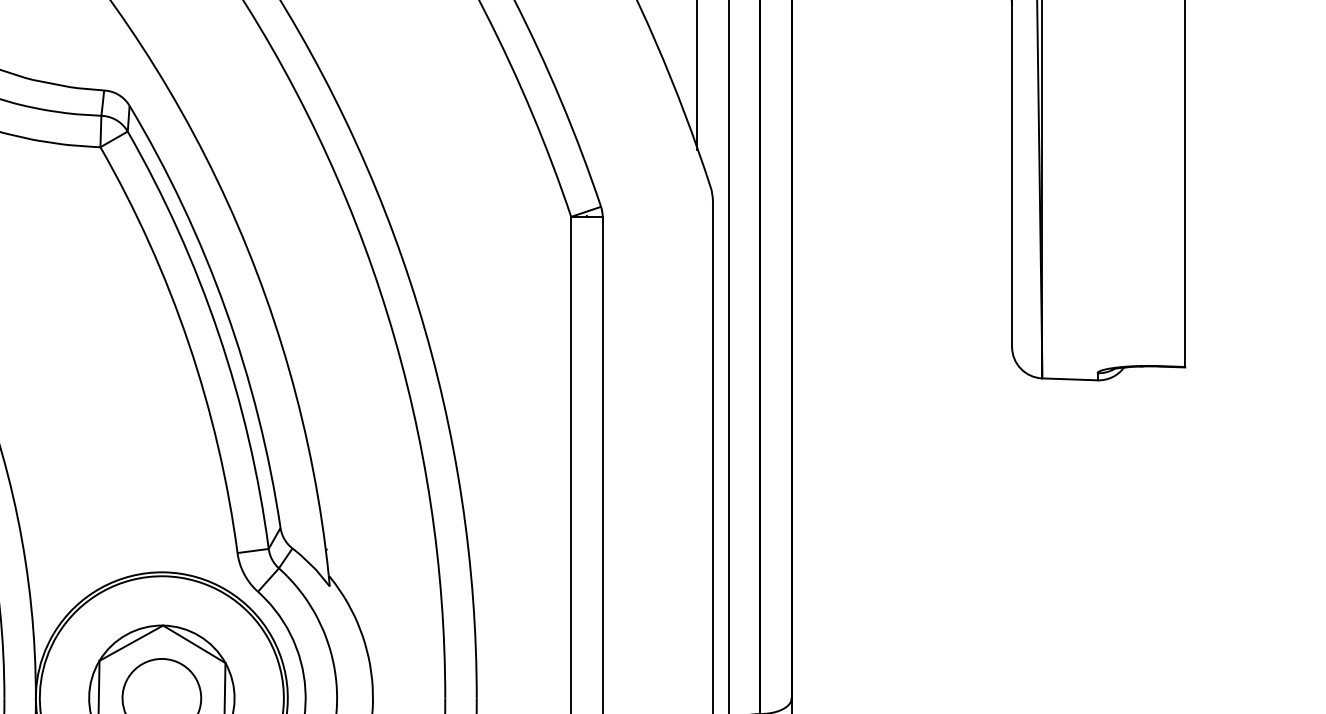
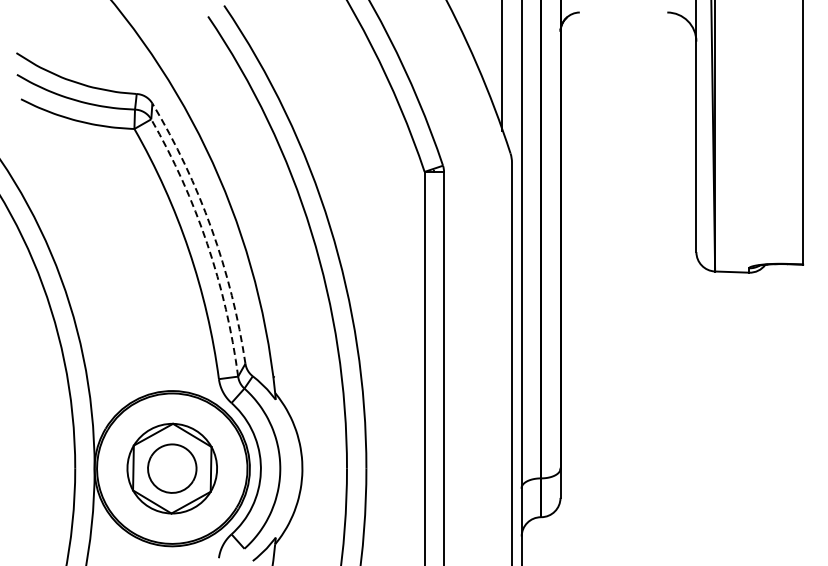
arc: (225, 310) -> (211, 229), solid -> dashed
arc: (218, 332) -> (207, 243), solid -> dashed

